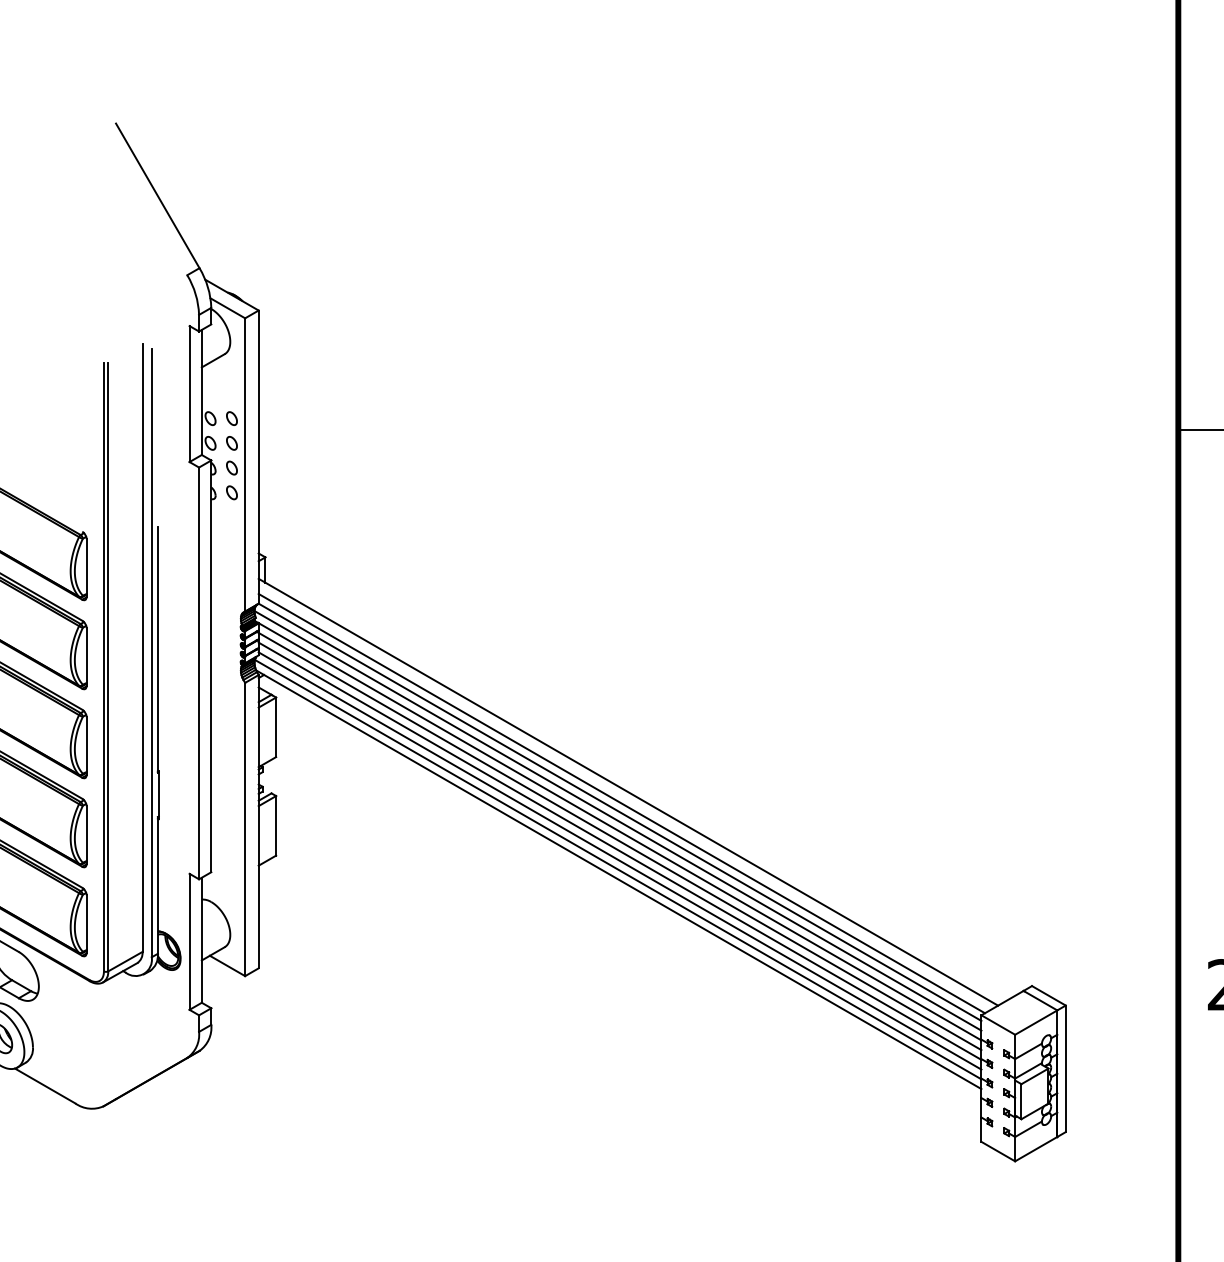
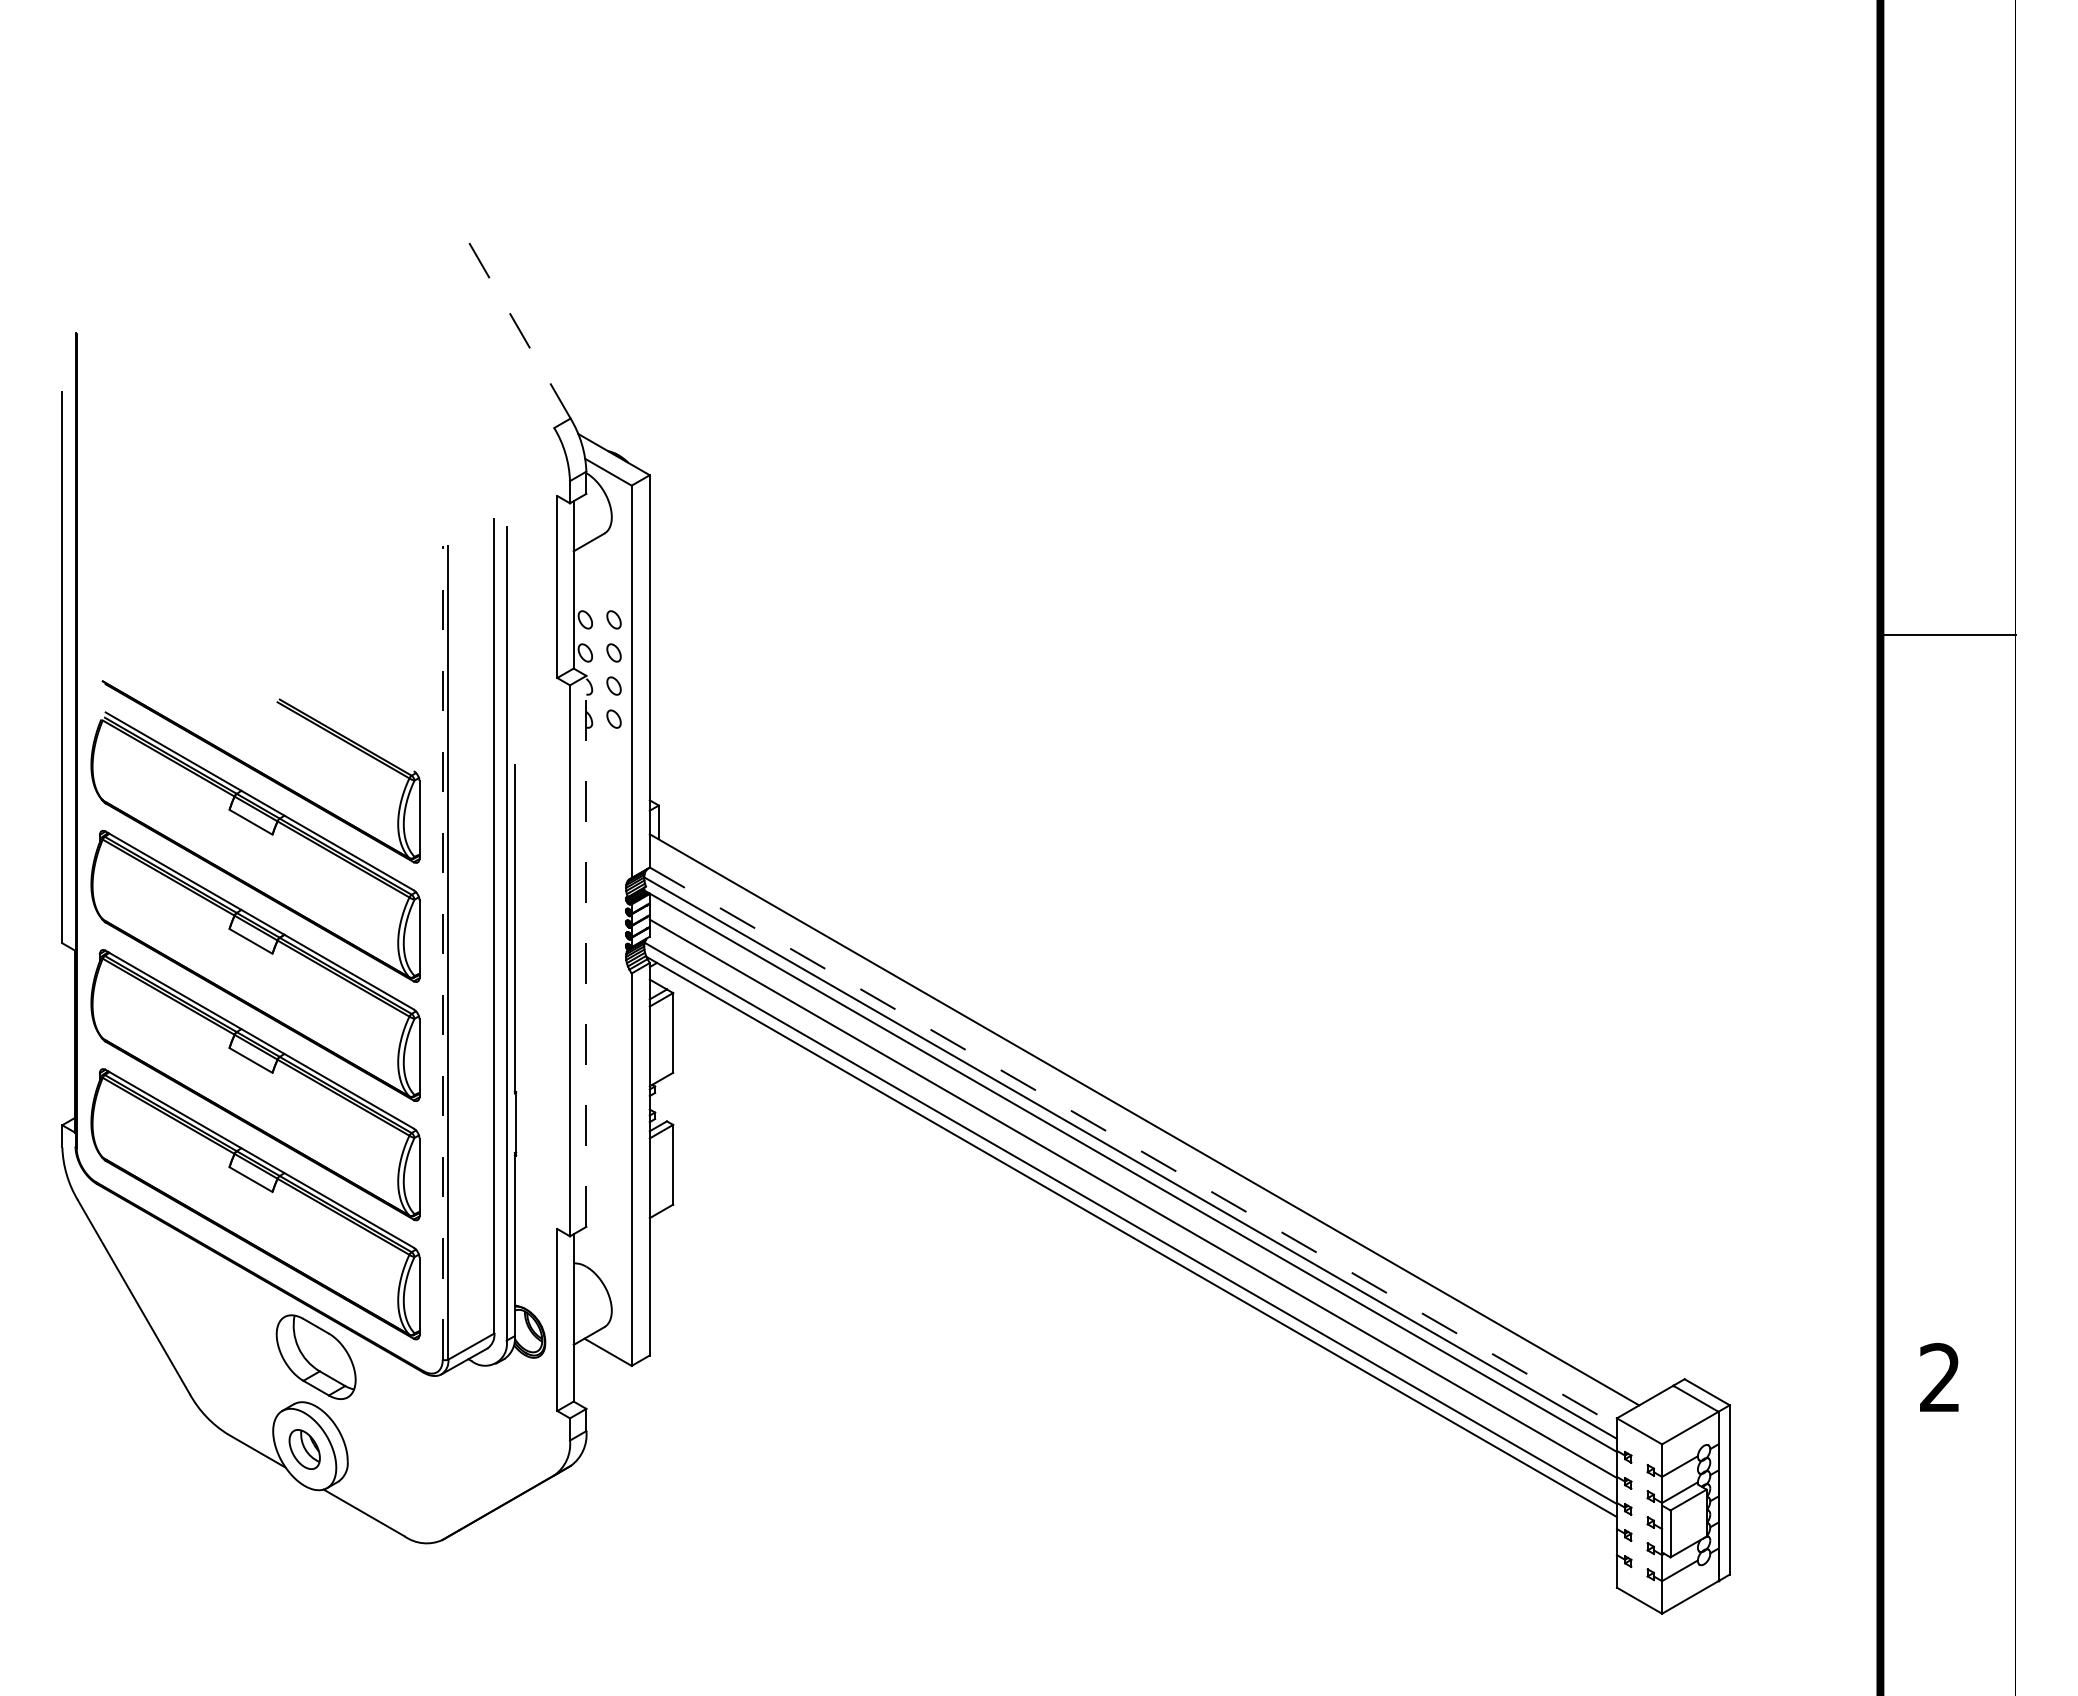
line: (157, 195) -> (514, 321), solid -> dashed
line: (211, 666) -> (586, 951), solid -> dashed
line: (103, 667) -> (442, 952), solid -> dashed
line: (621, 803) -> (1135, 1134), removed
line: (620, 812) -> (1133, 1146), solid -> dashed
line: (619, 841) -> (1132, 1185), removed
line: (619, 860) -> (1132, 1211), removed

